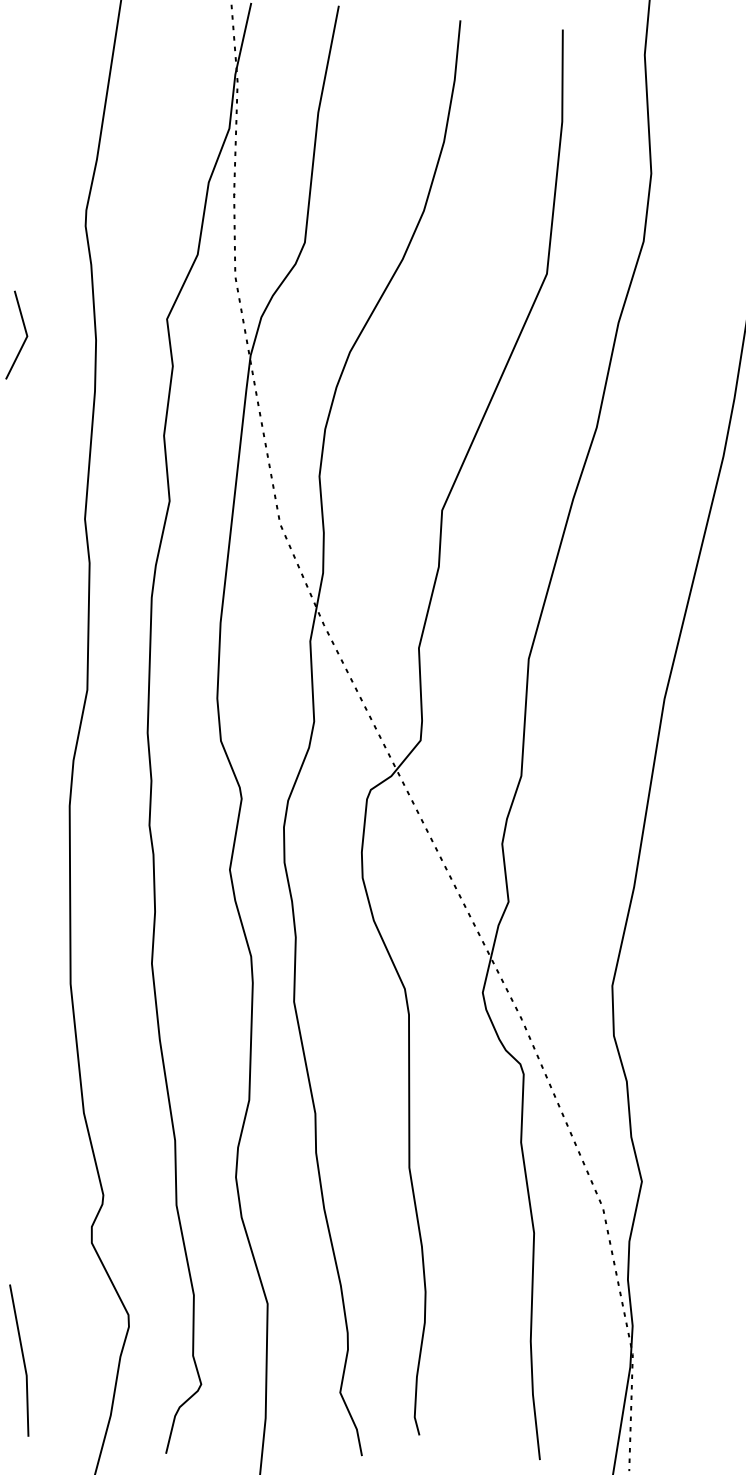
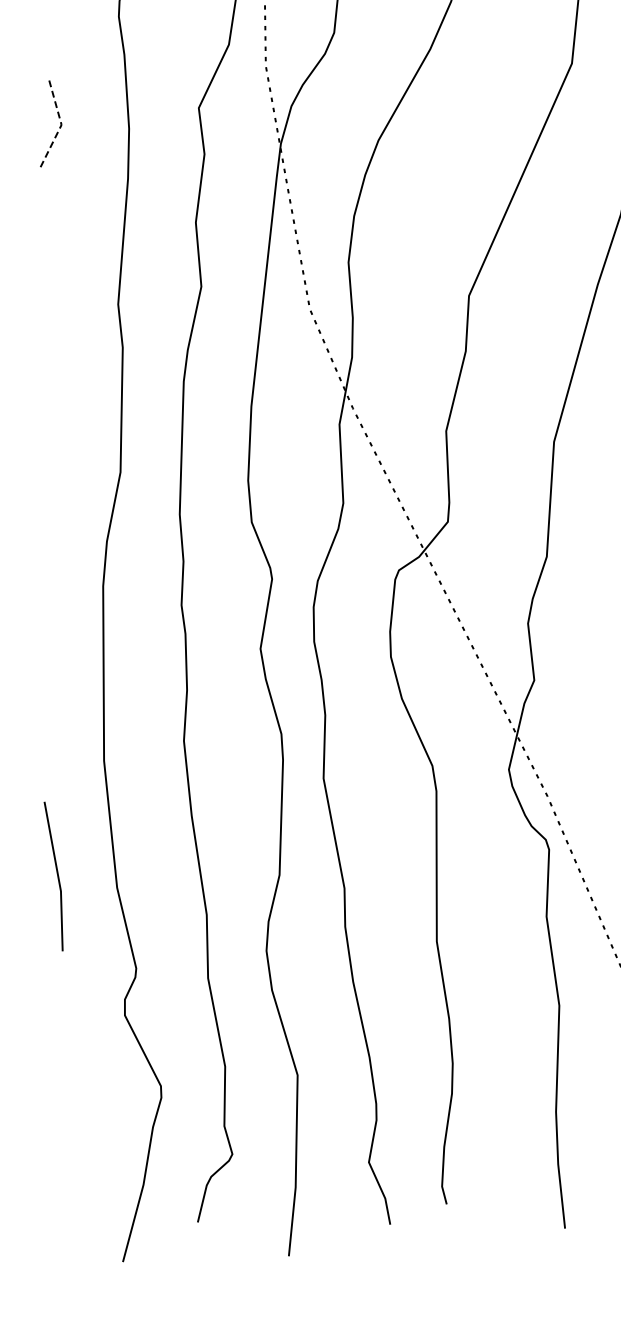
line: (27, 336) -> (61, 125), solid -> dashed
line: (22, 1359) -> (56, 875), moved

